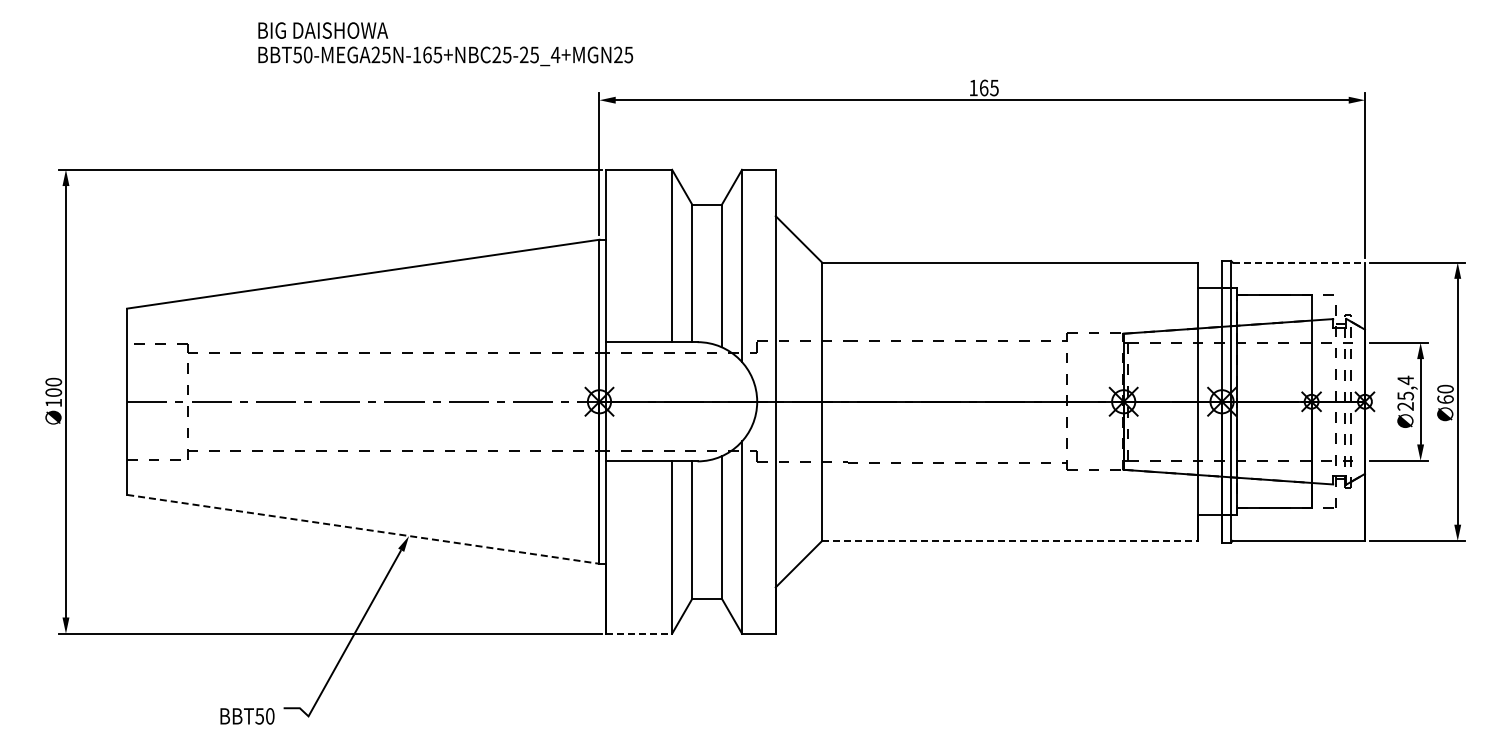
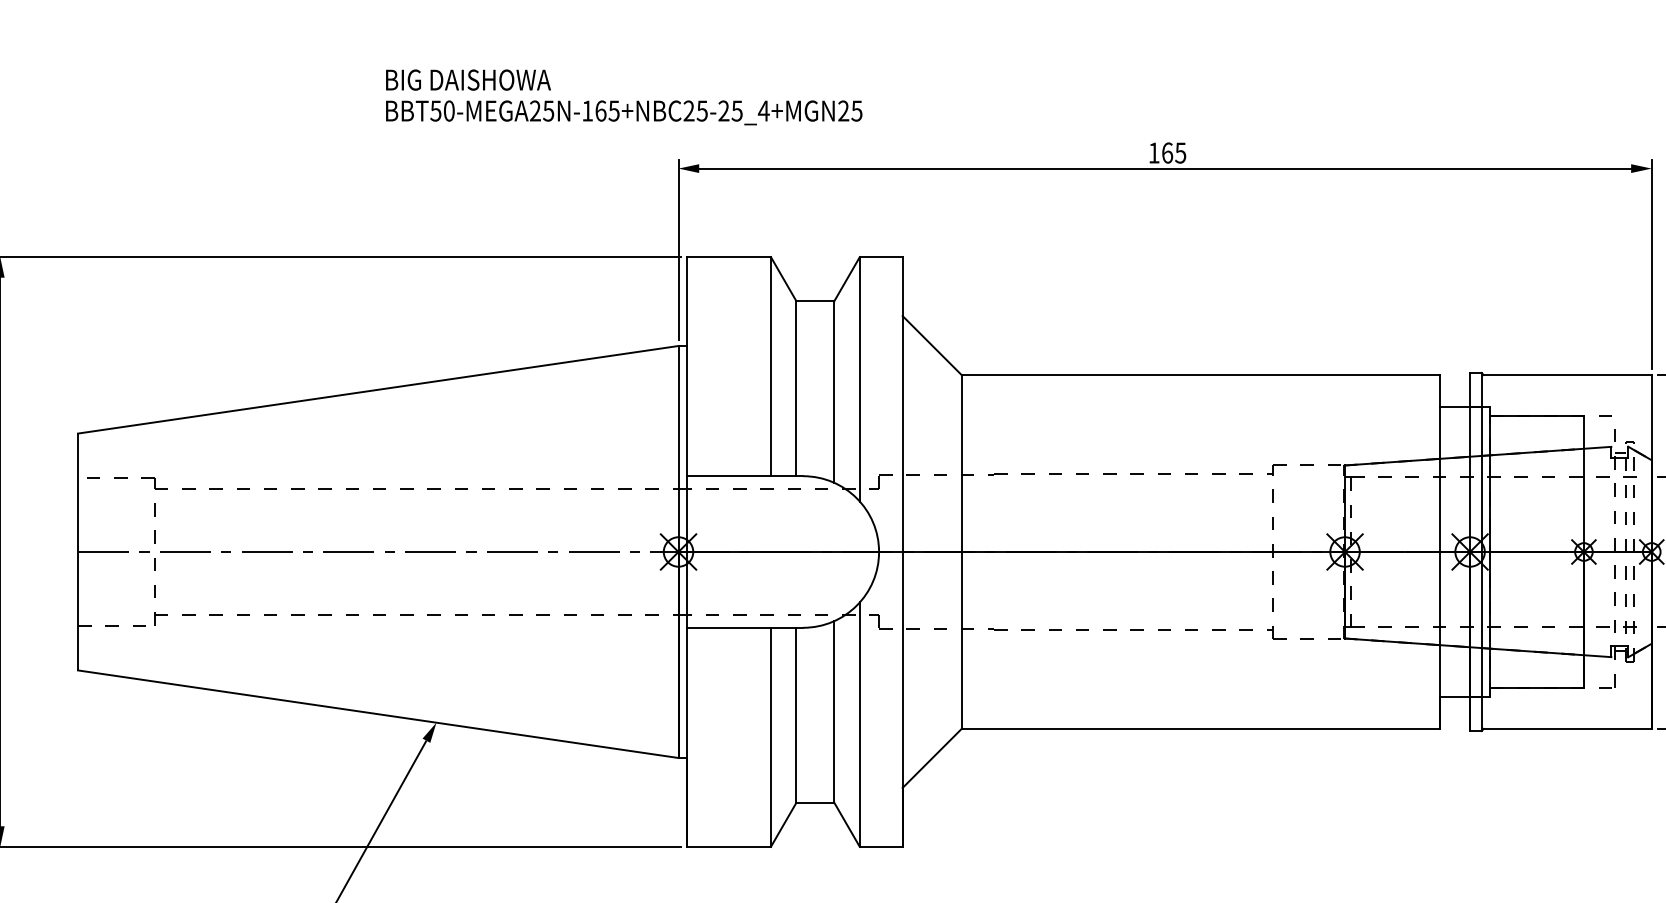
text: (445, 44) -> (623, 97), moved
line: (1299, 262) -> (1568, 374), dashed -> solid
line: (363, 529) -> (378, 714), dashed -> solid
line: (1010, 540) -> (1201, 728), dashed -> solid
line: (639, 633) -> (729, 846), dashed -> solid

